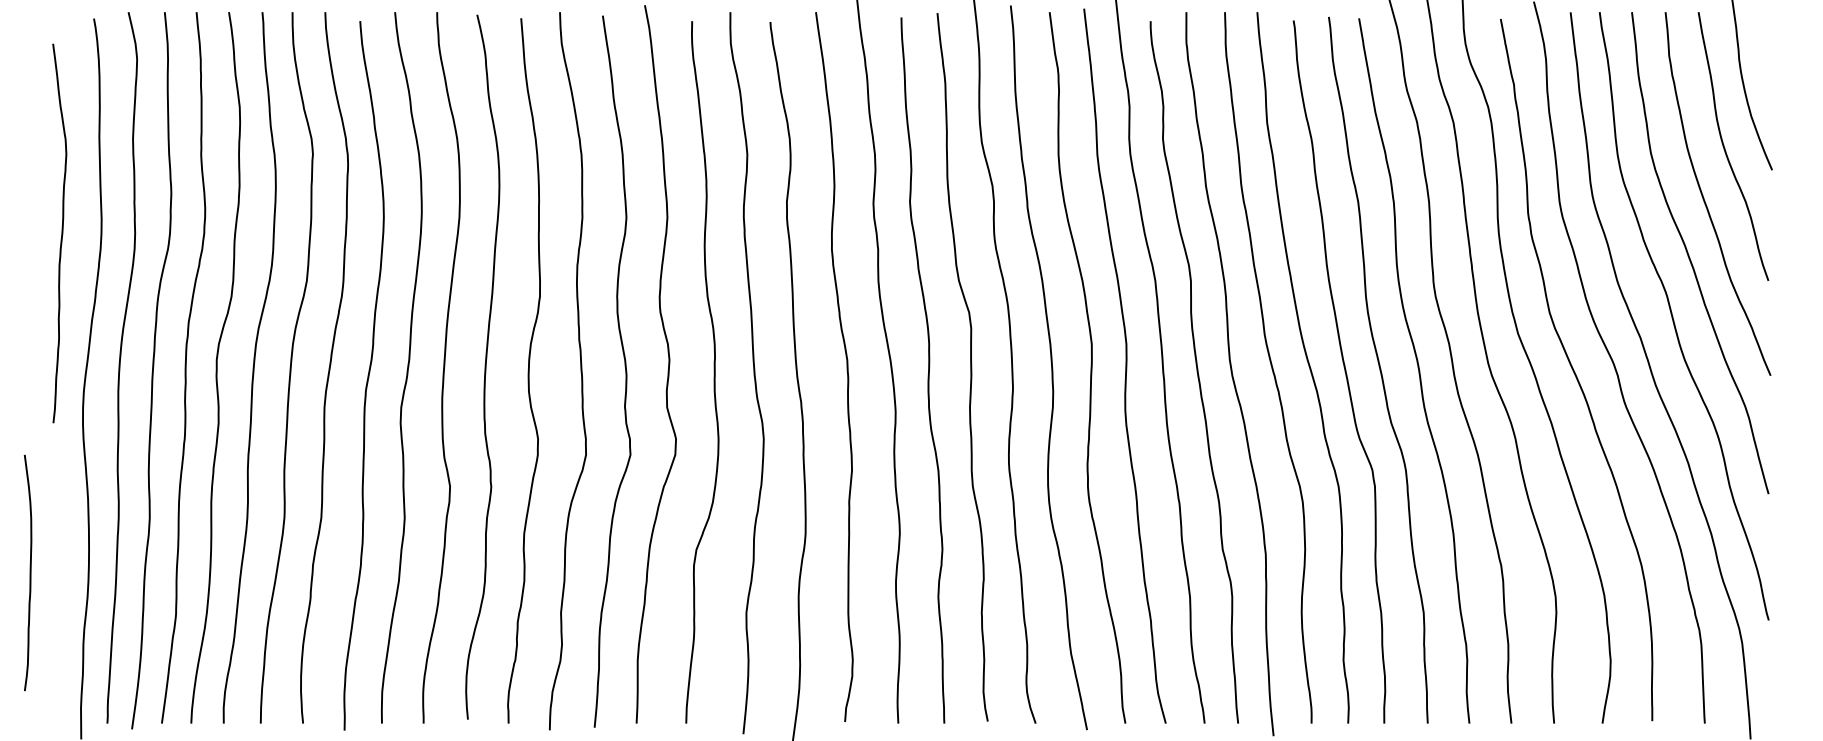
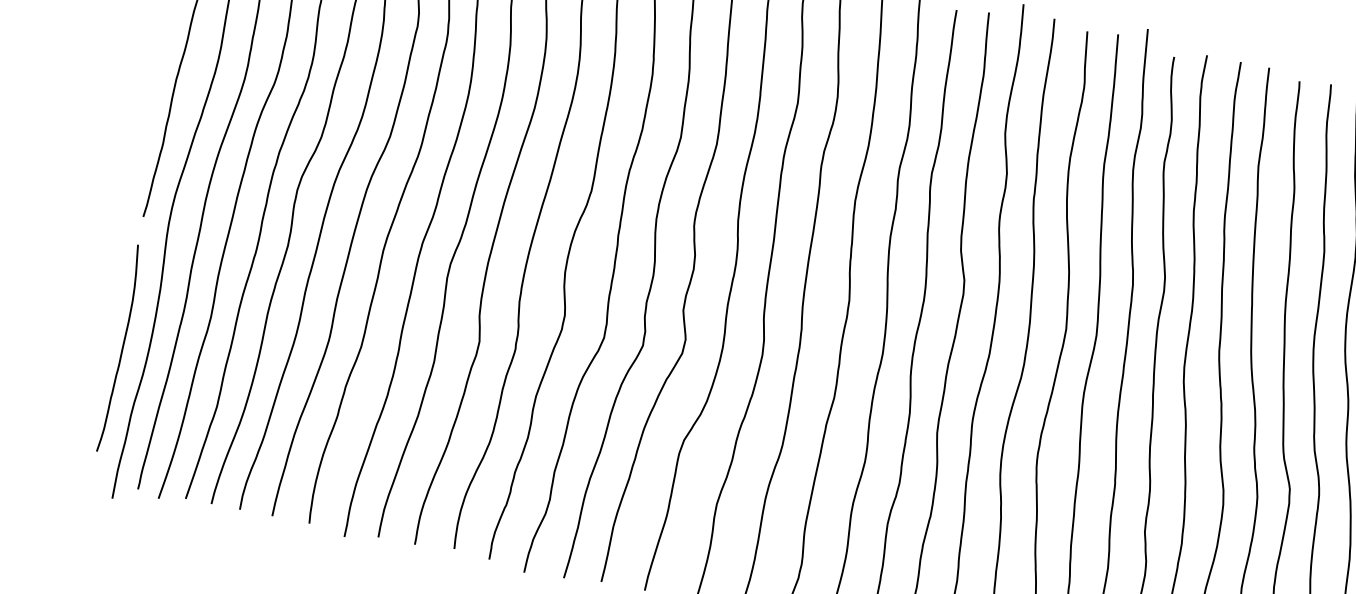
curve: (29, 572) -> (121, 348), moved

